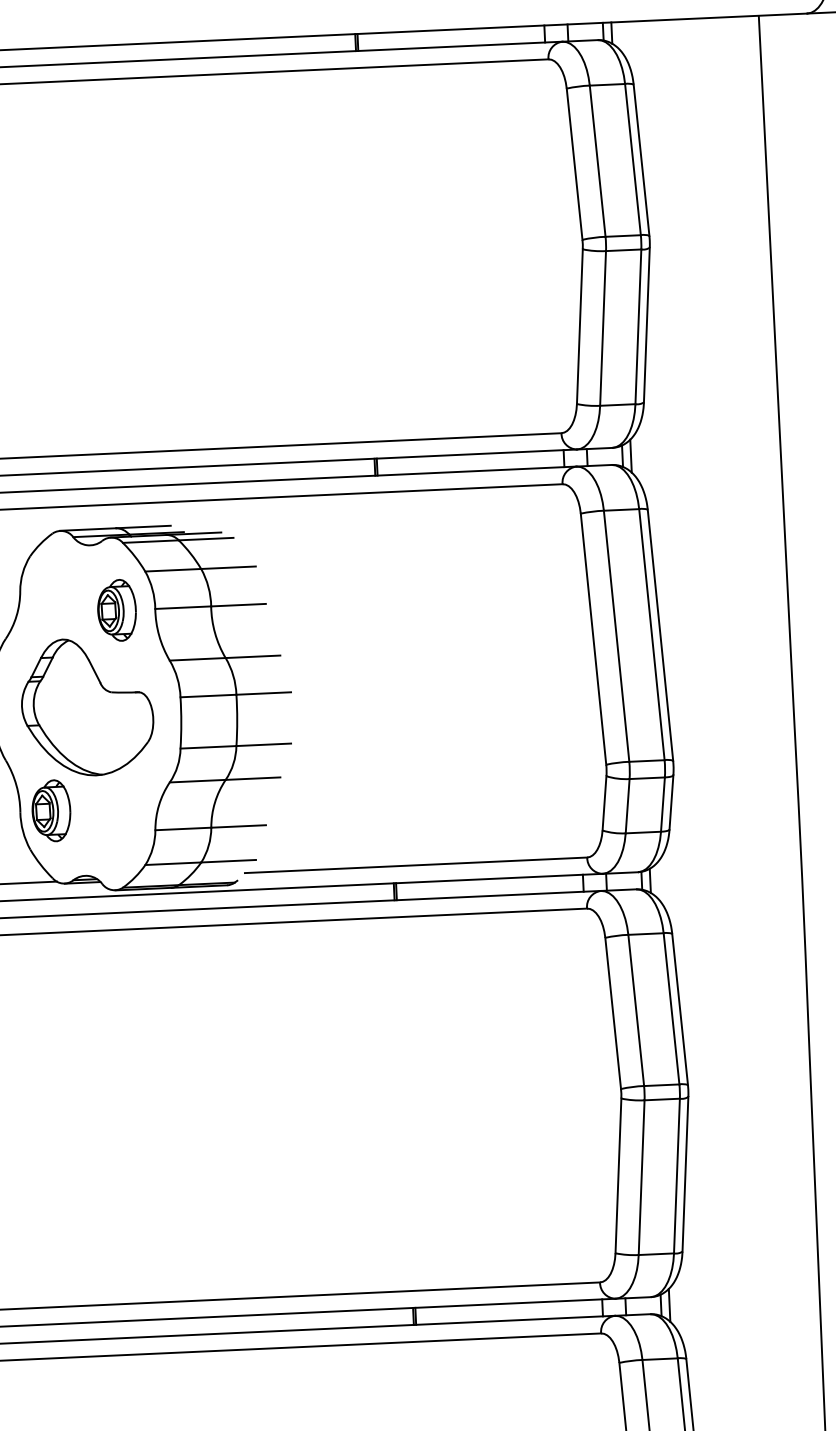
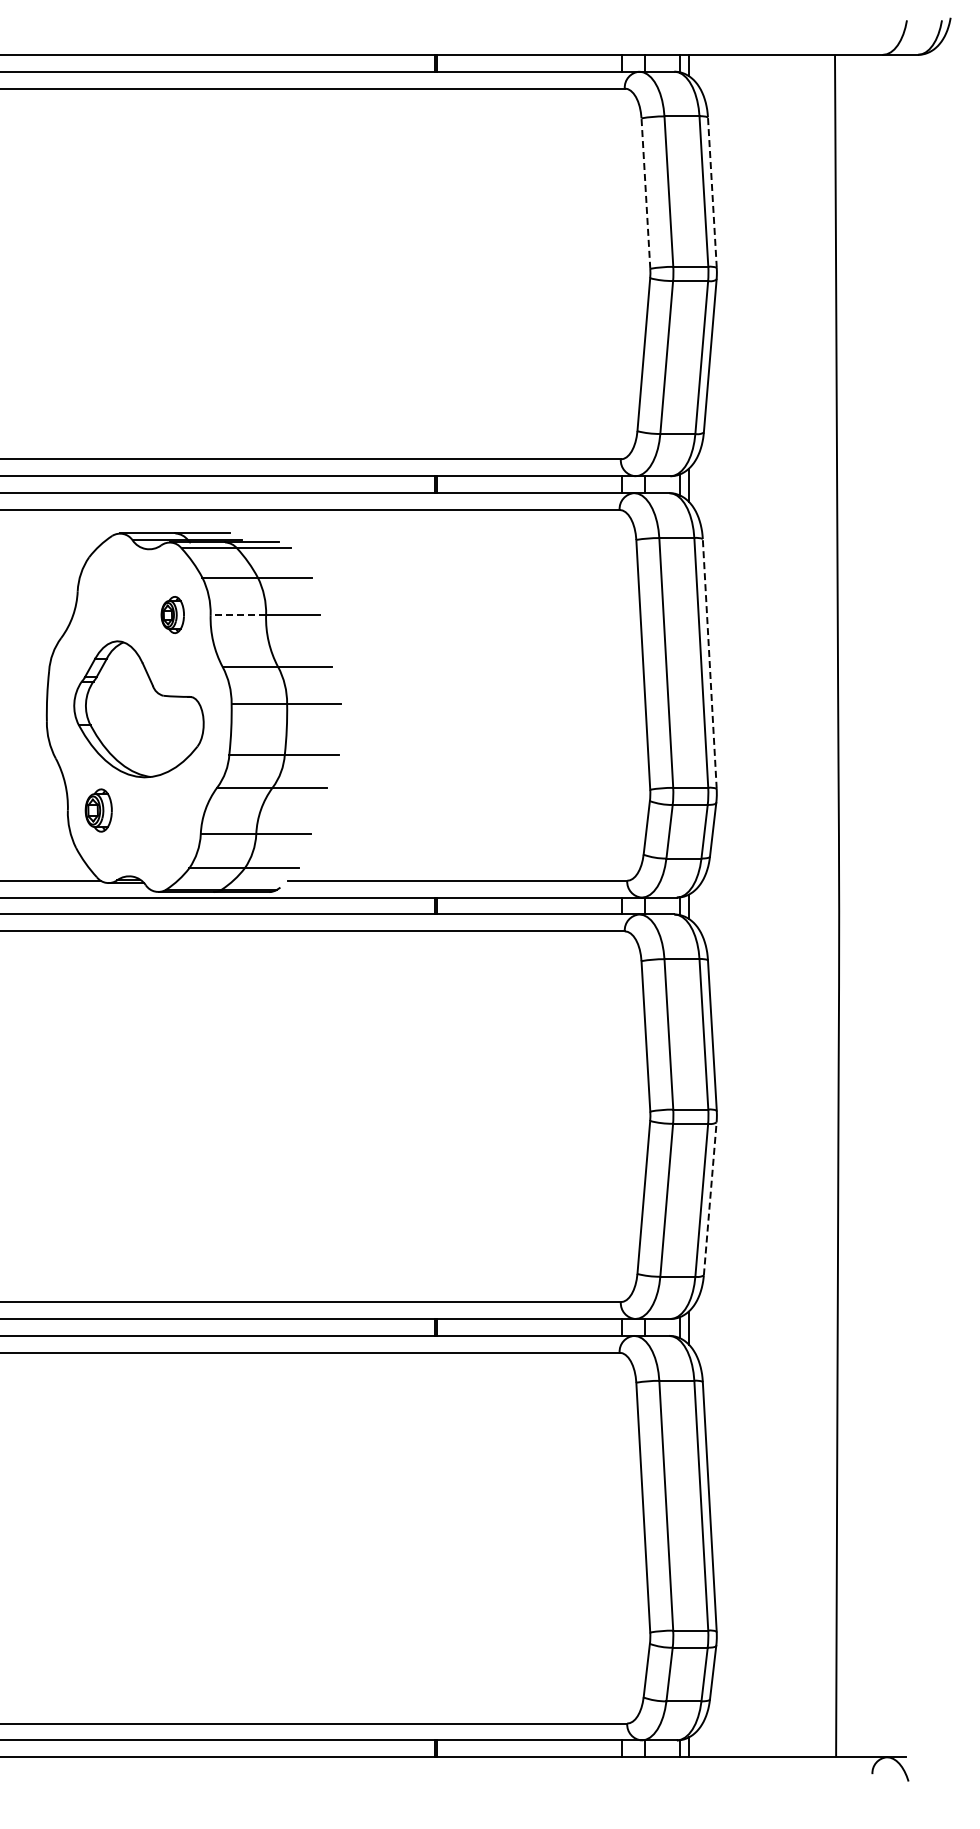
line: (641, 160) -> (712, 192), solid -> dashed
line: (574, 164) -> (645, 193), solid -> dashed
line: (183, 608) -> (238, 615), solid -> dashed
part: (116, 610) -> (172, 614), size x0.6
line: (660, 634) -> (709, 663), solid -> dashed
part: (51, 810) -> (98, 810), size x0.7
line: (685, 1173) -> (710, 1198), solid -> dashed

